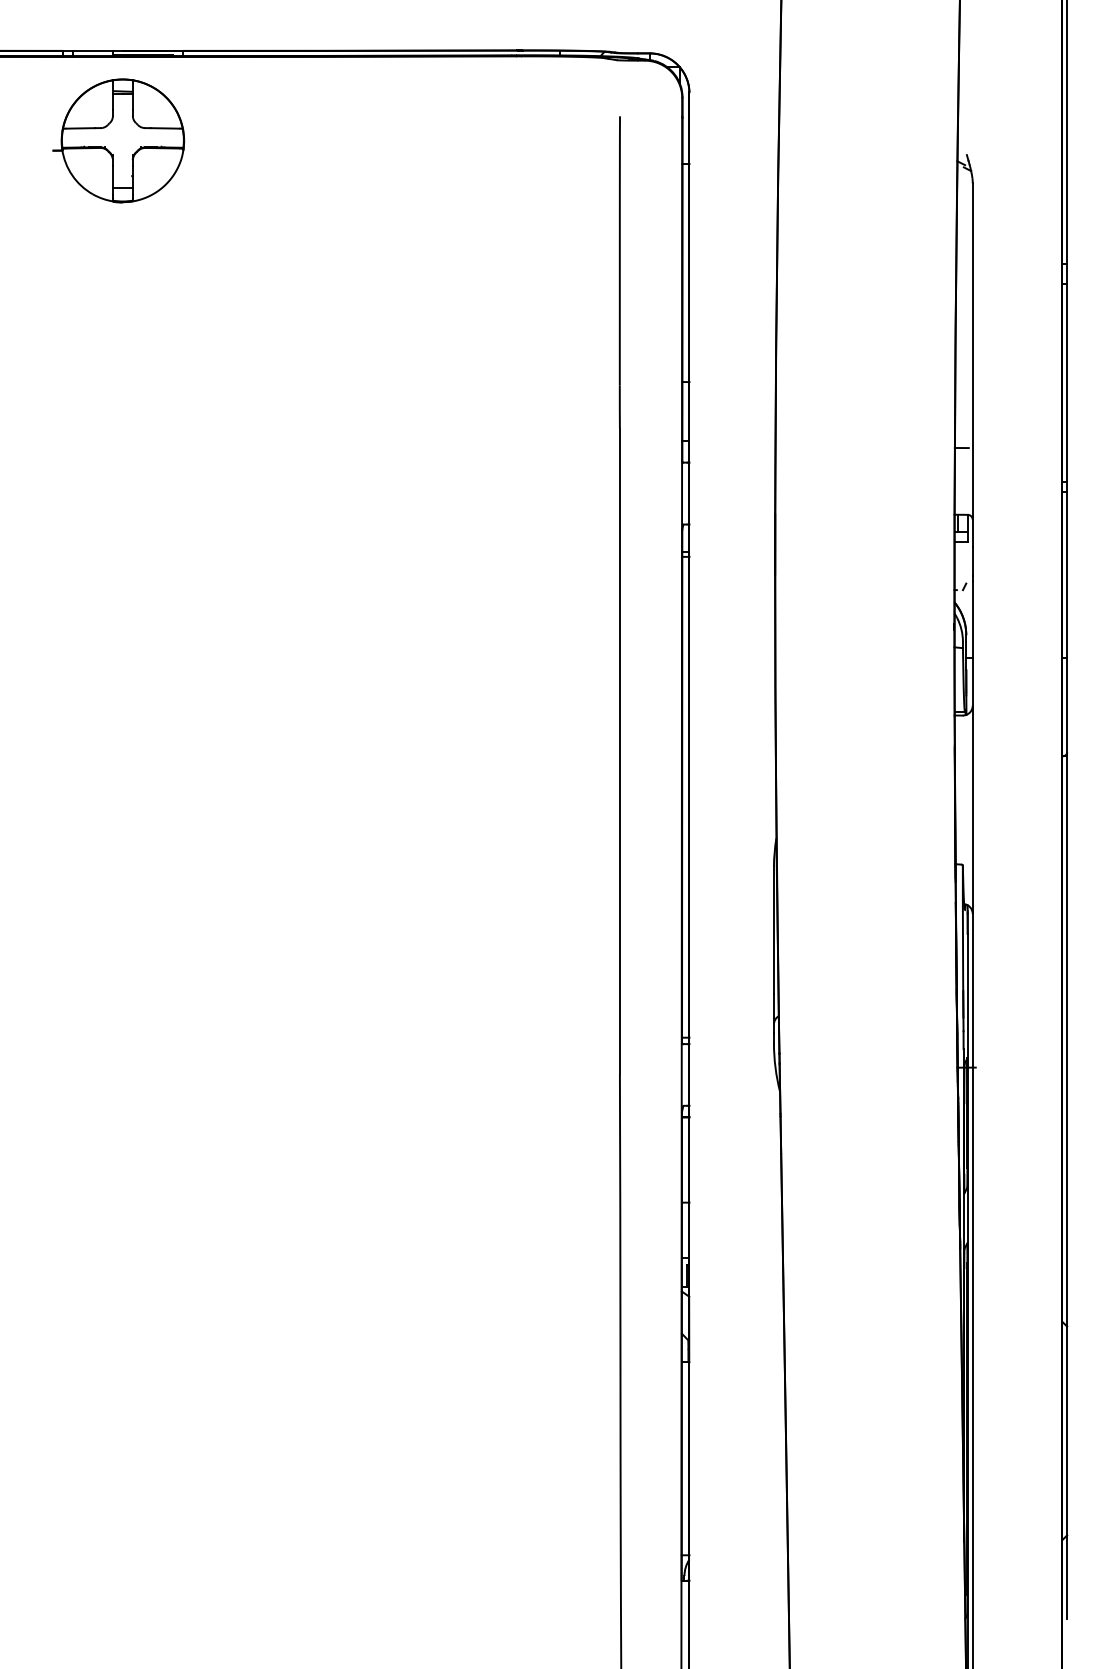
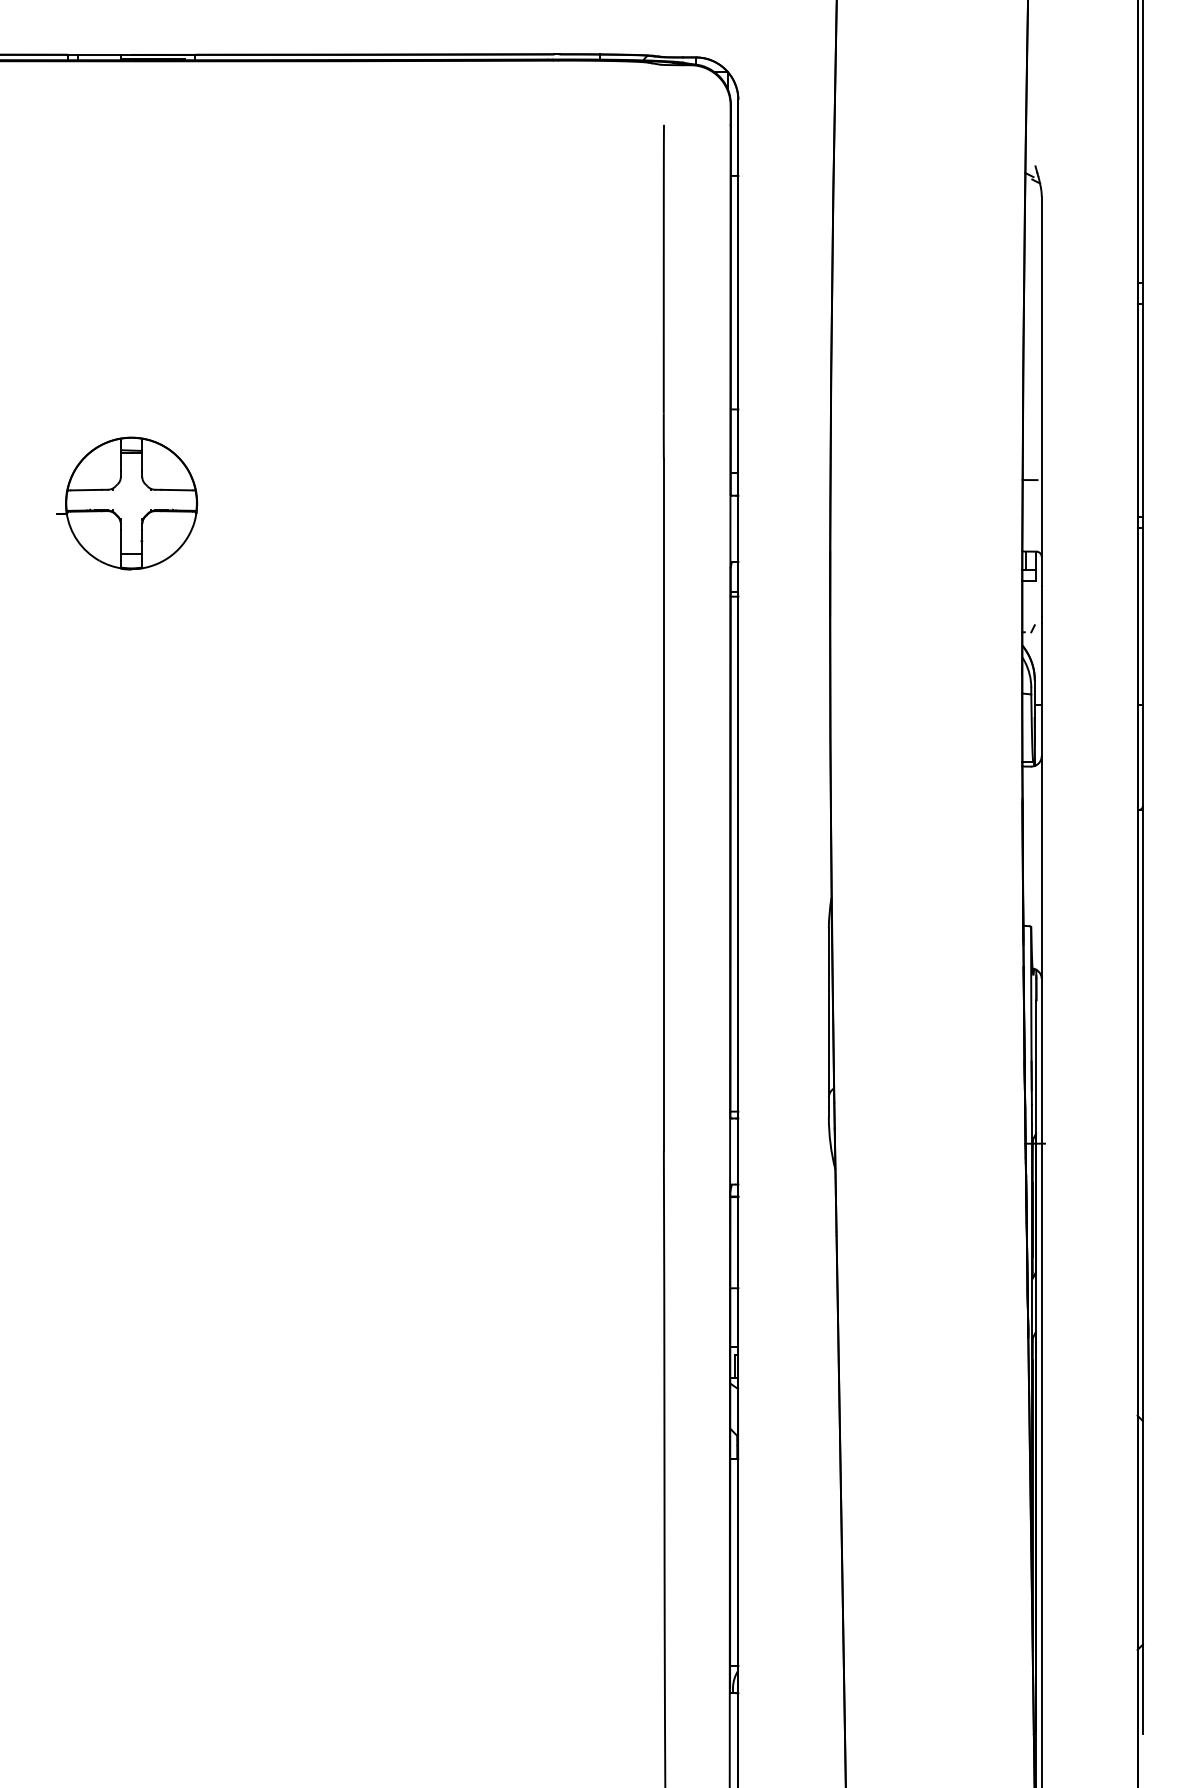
part: (118, 140) -> (126, 503), moved

